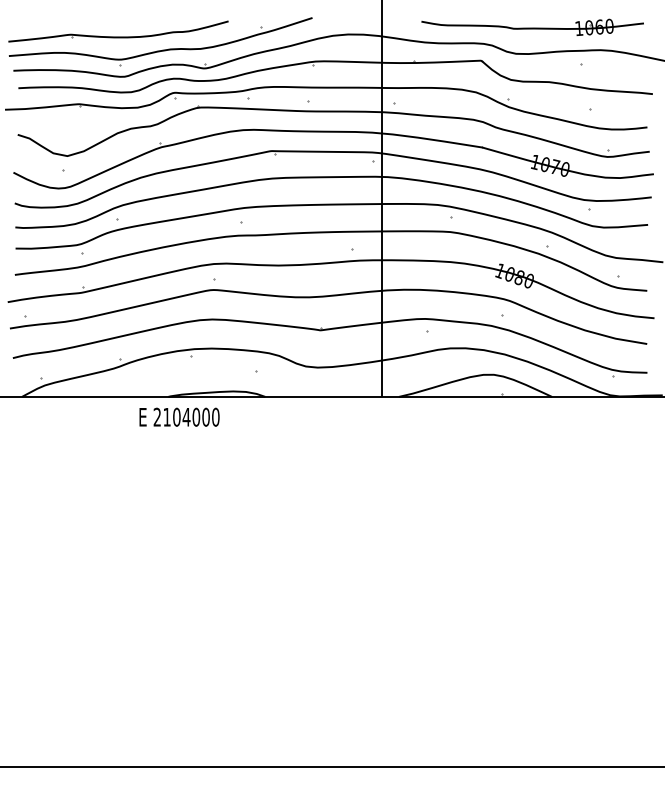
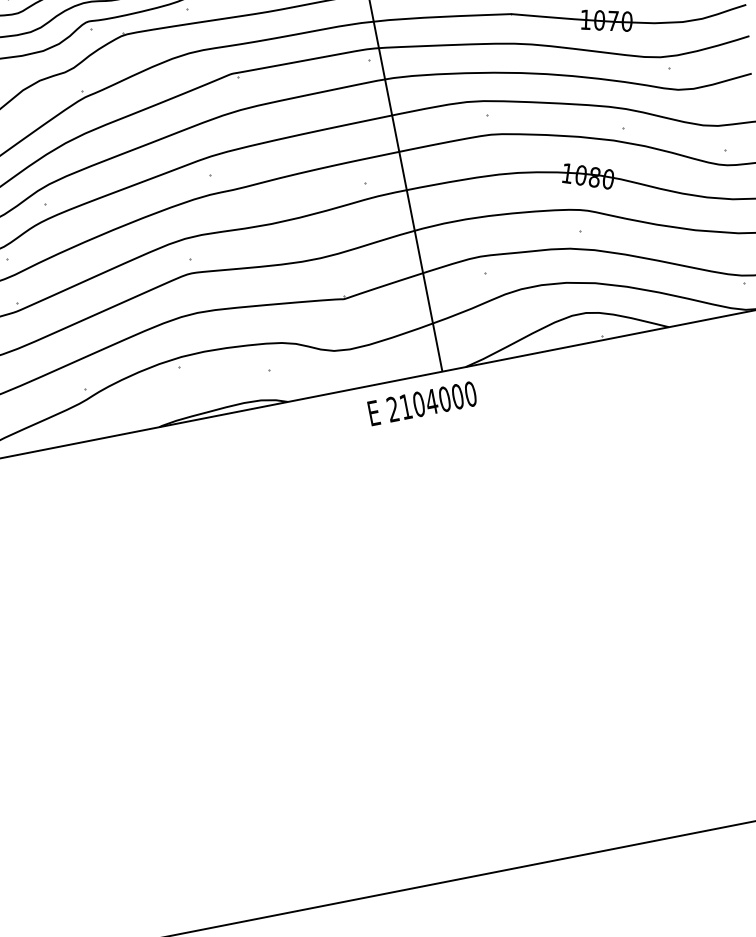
text: (179, 416) -> (422, 402), moved

